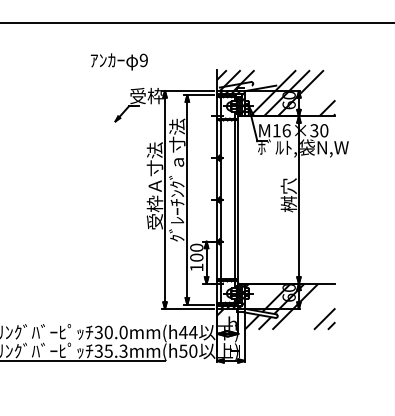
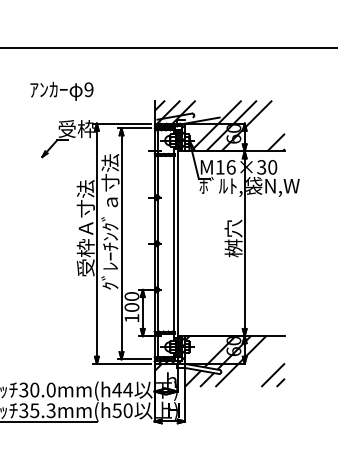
text: (118, 61) -> (61, 90), moved

